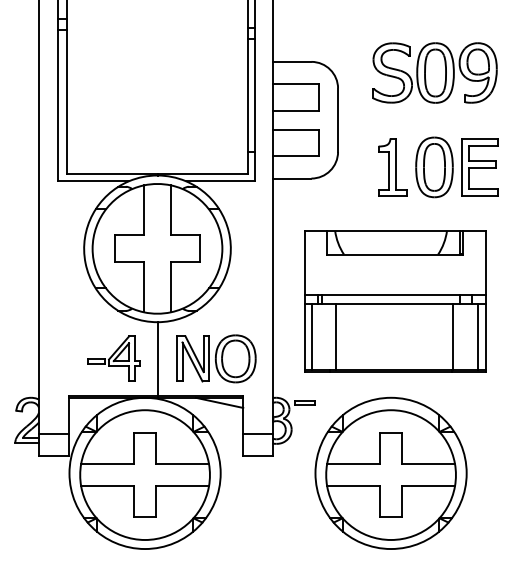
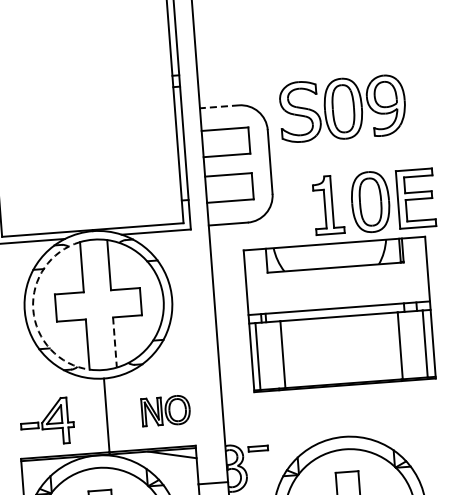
line: (291, 61) -> (218, 106), solid -> dashed
part: (434, 72) -> (342, 108), moved
arc: (92, 248) -> (33, 309), solid -> dashed
line: (171, 287) -> (115, 342), solid -> dashed
part: (395, 301) -> (339, 314), moved
part: (113, 358) -> (46, 421), moved
part: (216, 358) -> (166, 410), size x0.6

